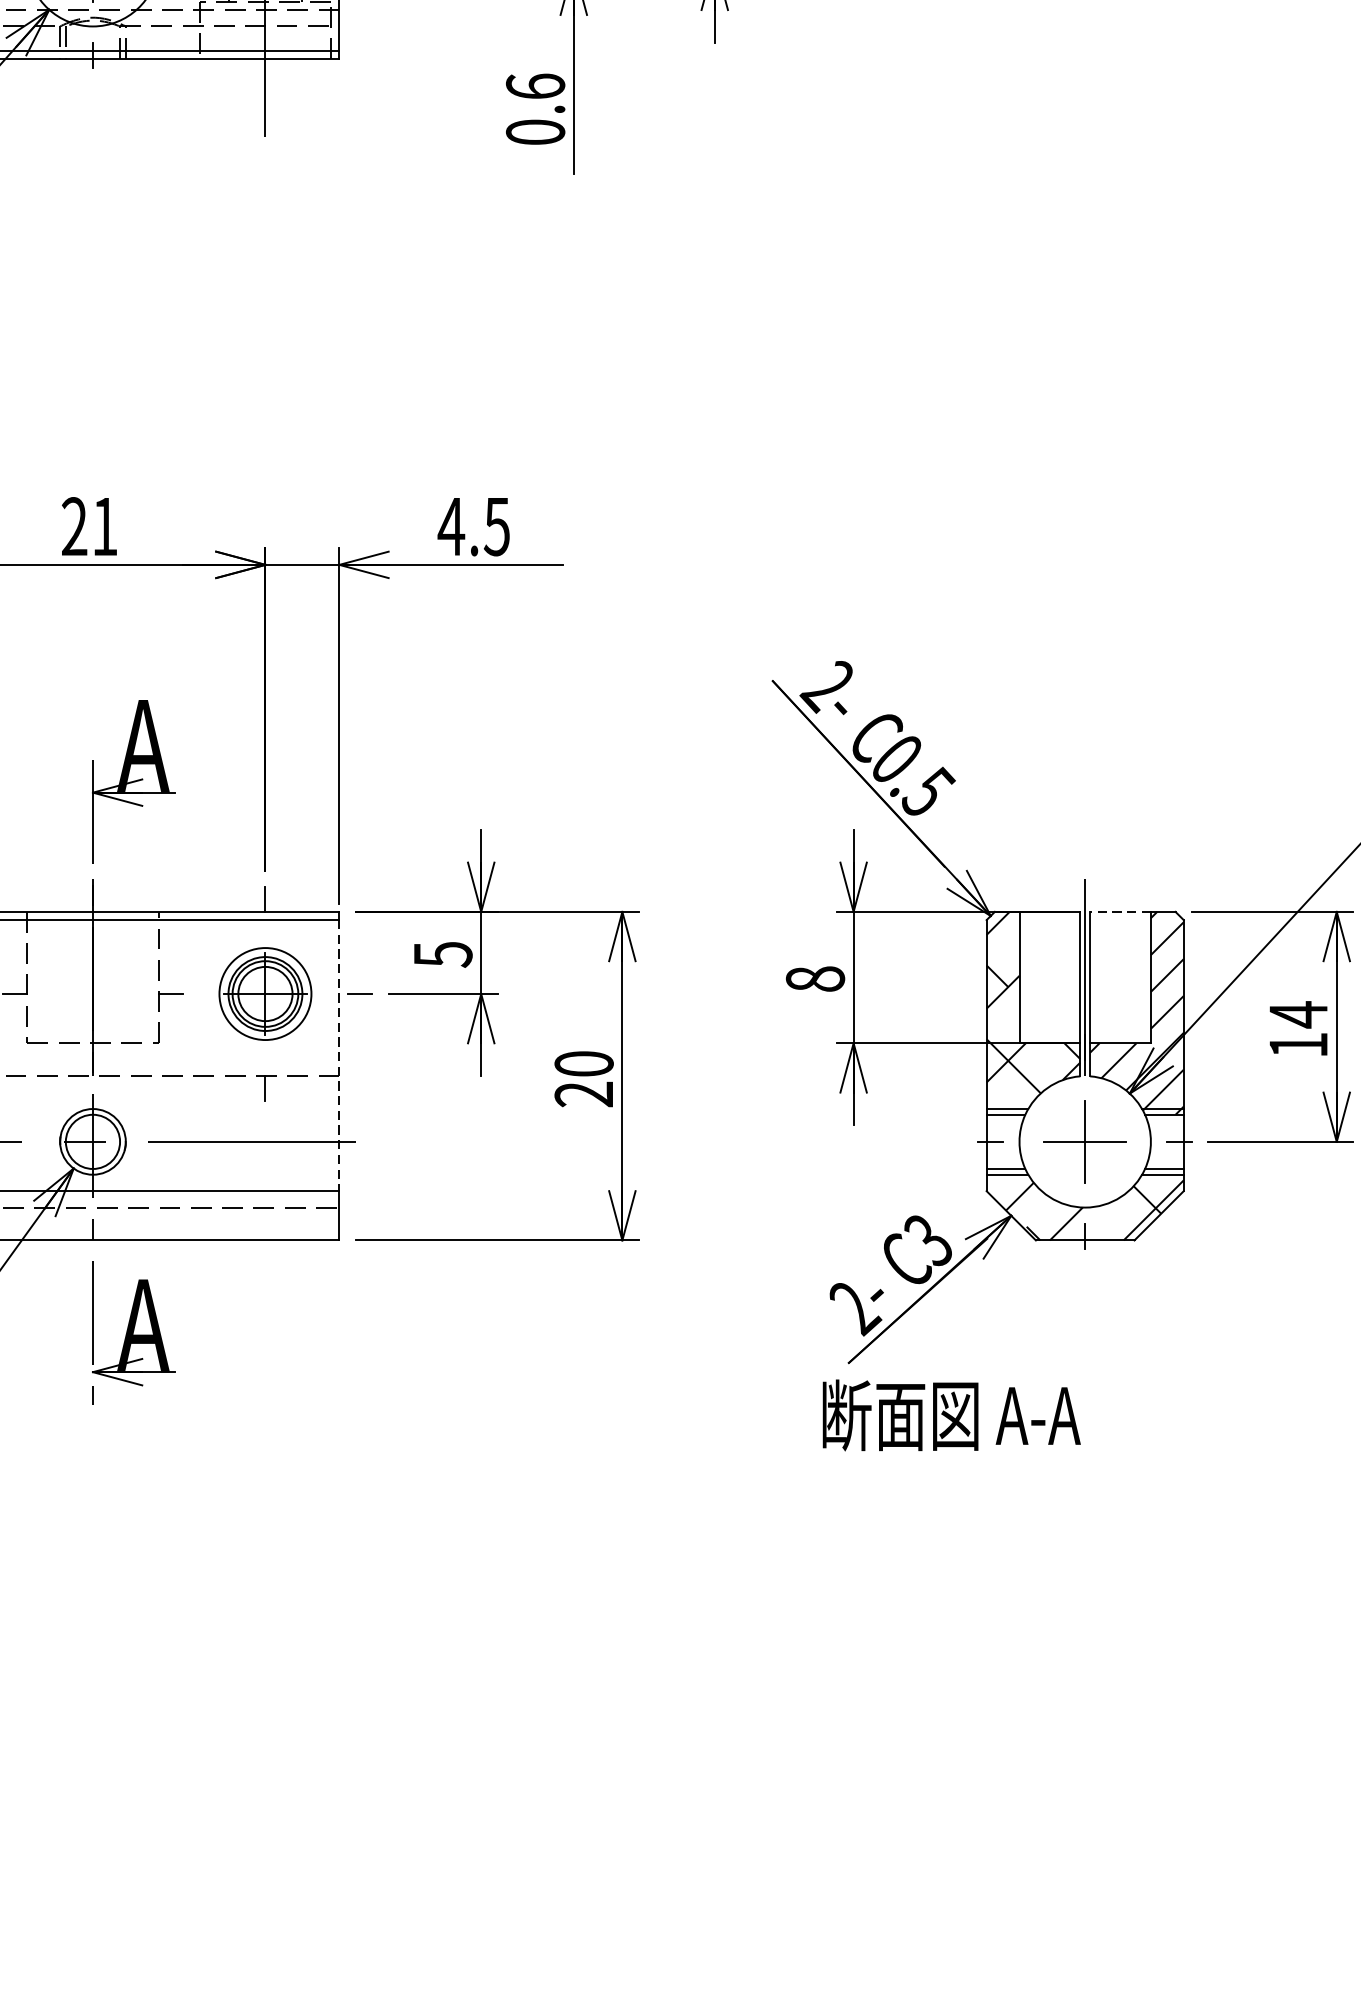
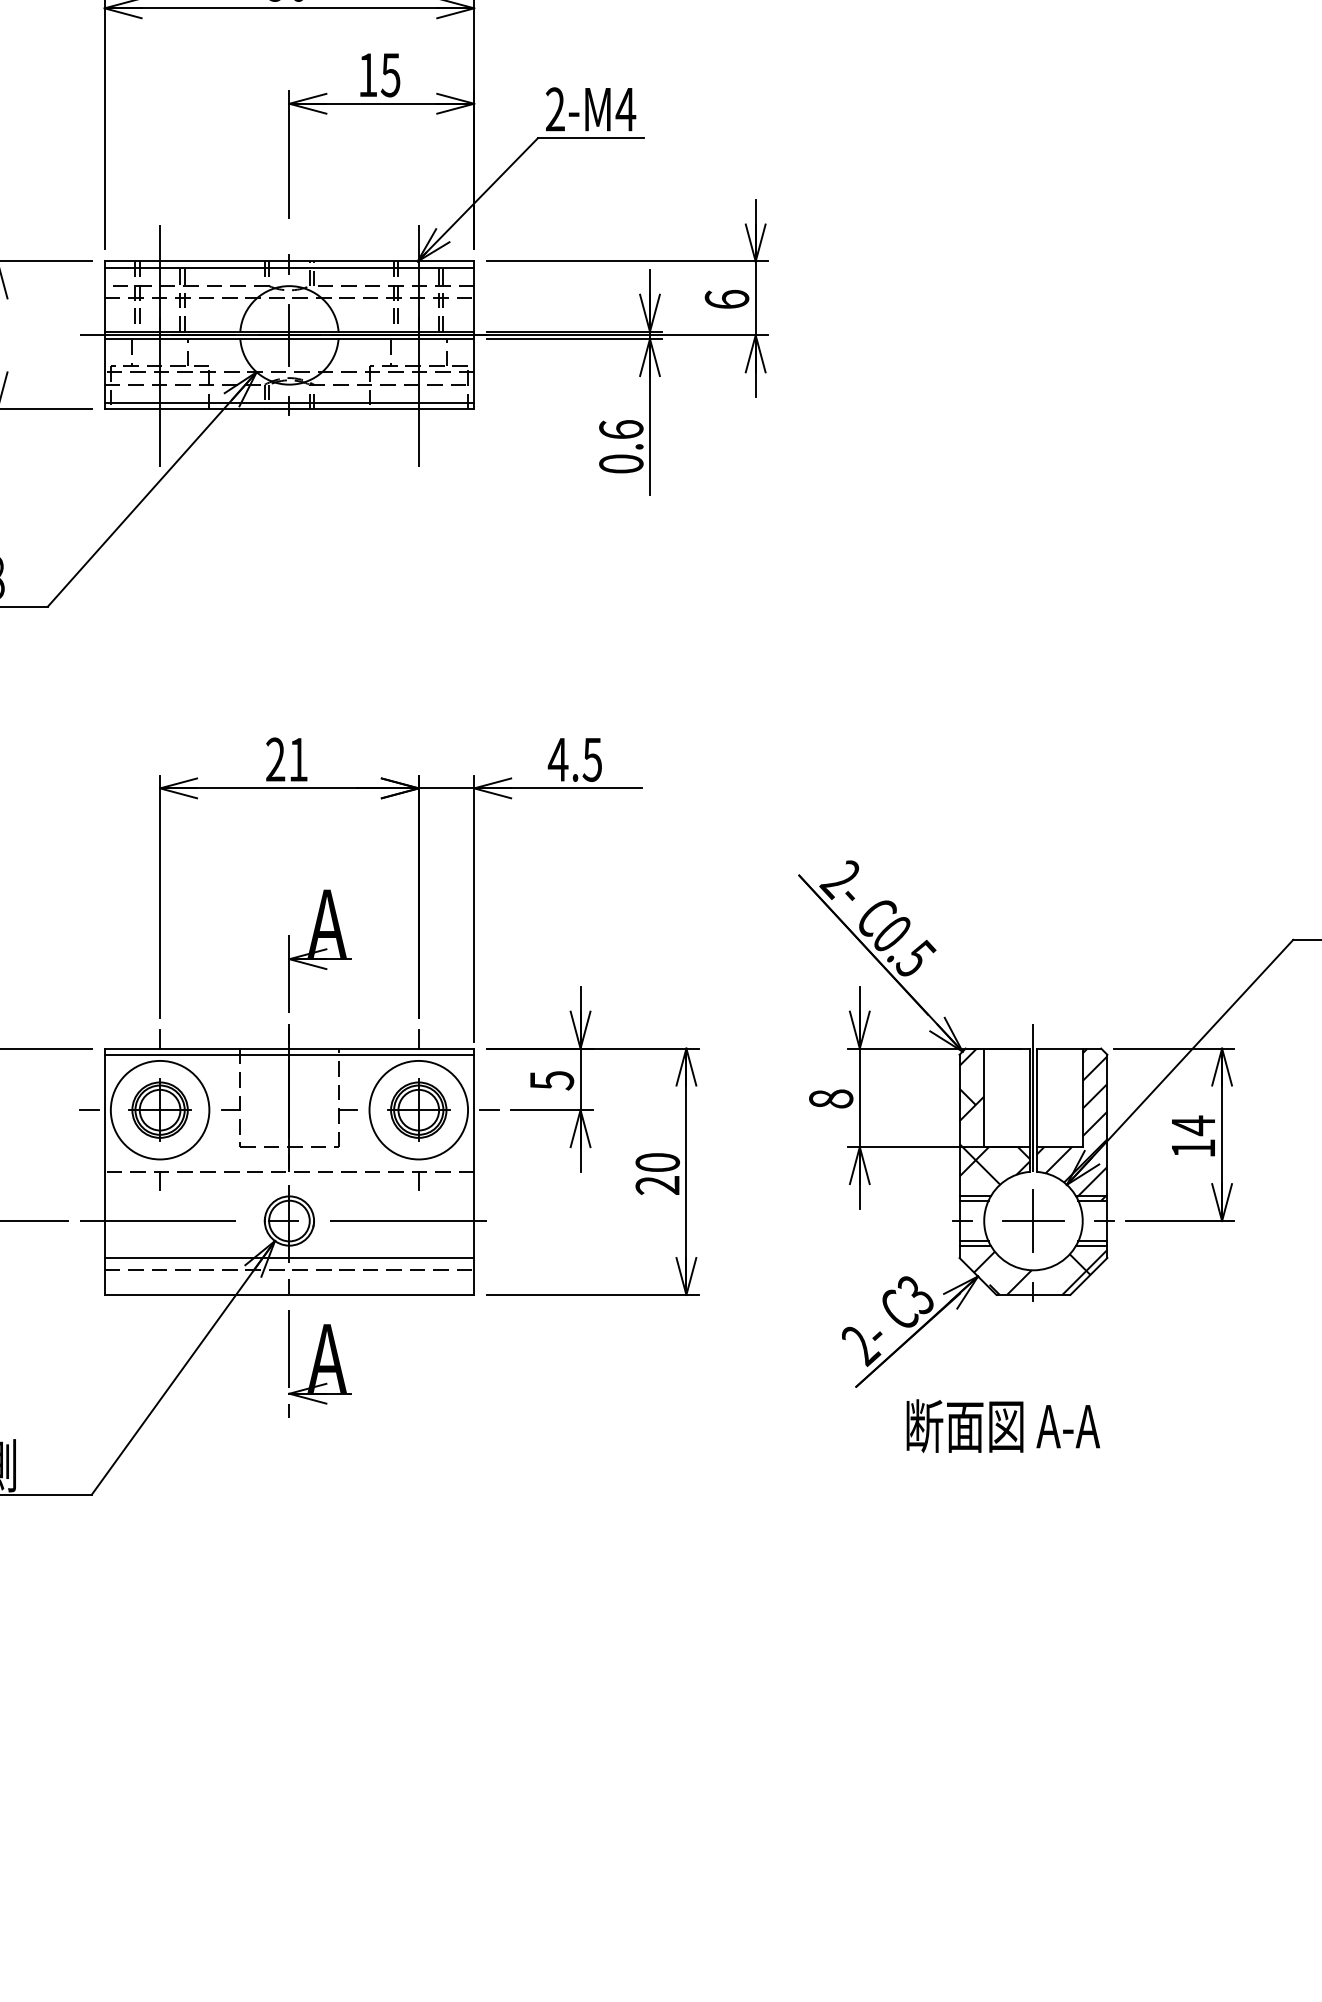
line: (1119, 911) -> (1059, 1048), dashed -> solid
circle: (265, 993) -> (418, 1109), size x1.43
line: (339, 1055) -> (474, 1156), dashed -> solid
text: (951, 1414) -> (1003, 1425), moved

